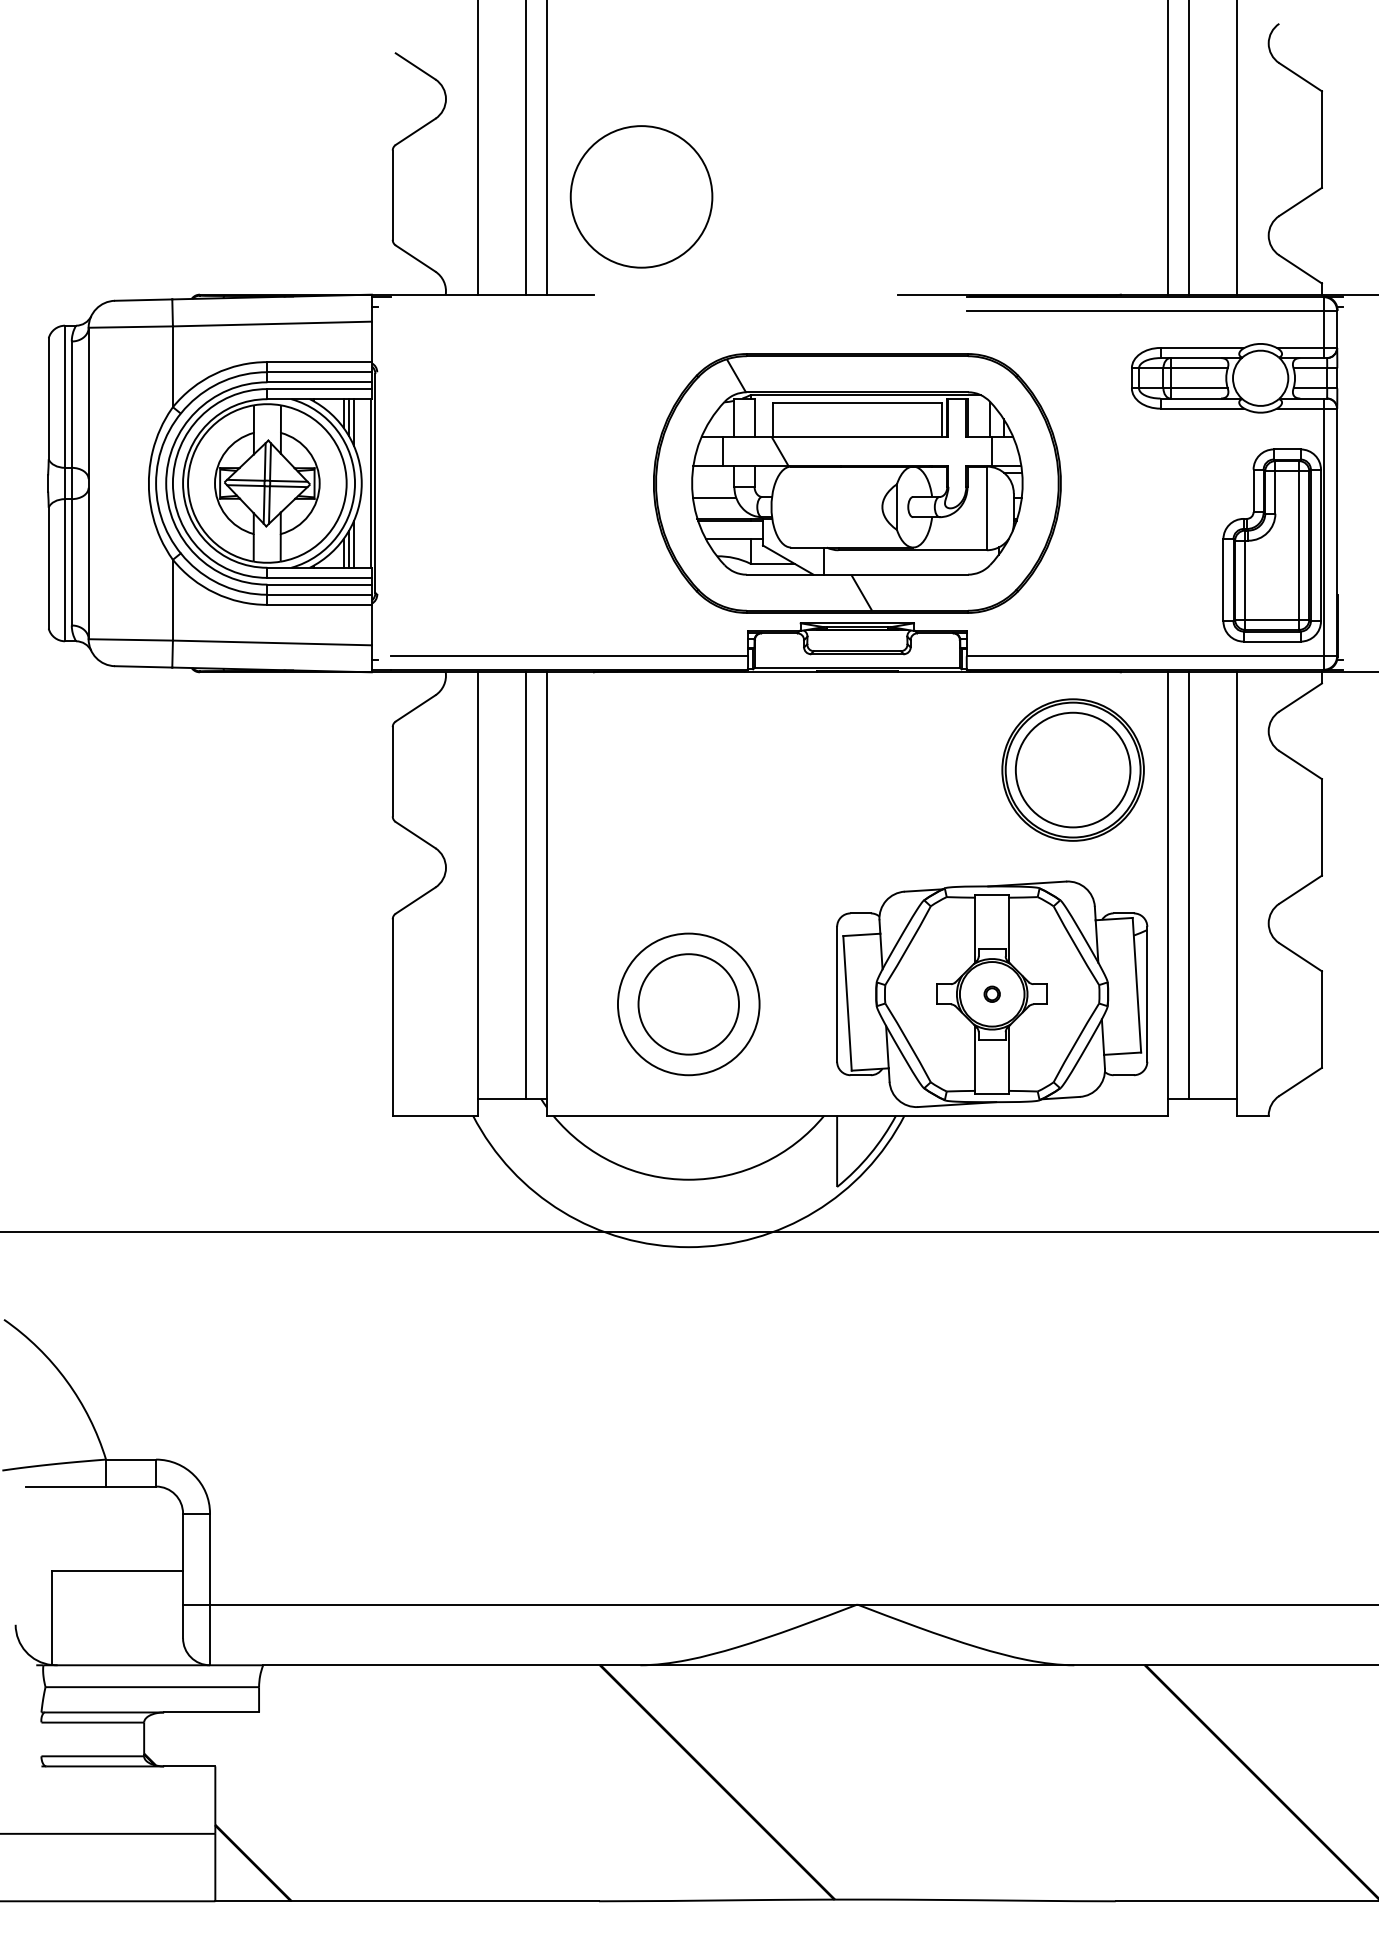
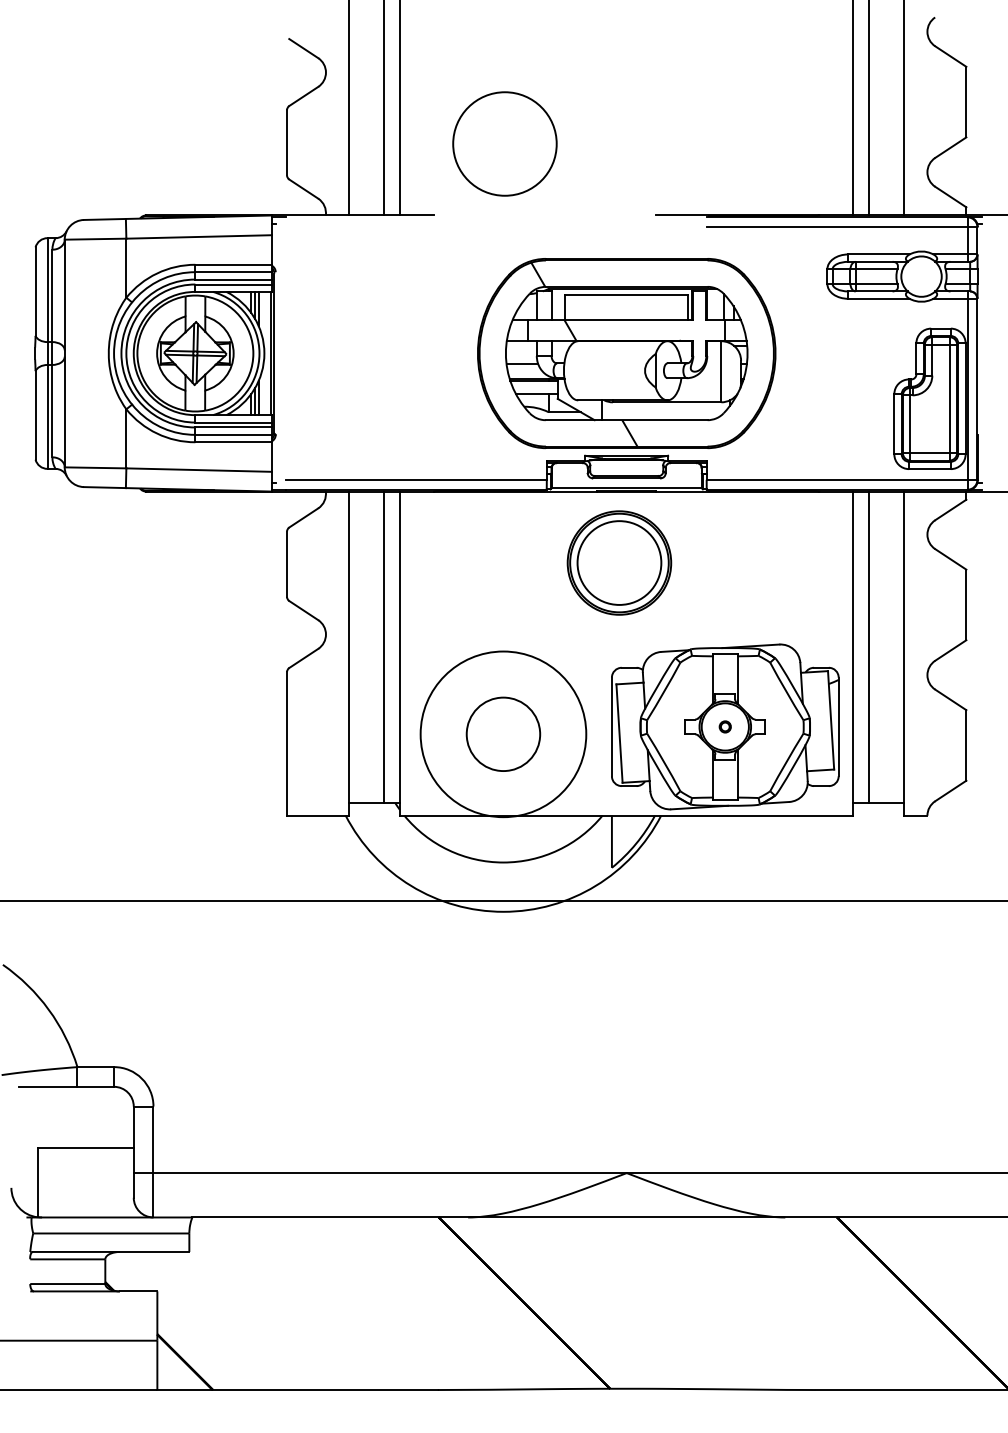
circle: (640, 196) -> (504, 143), moved
part: (1073, 769) -> (619, 562), moved
circle: (688, 1004) -> (503, 734), size x1.6

